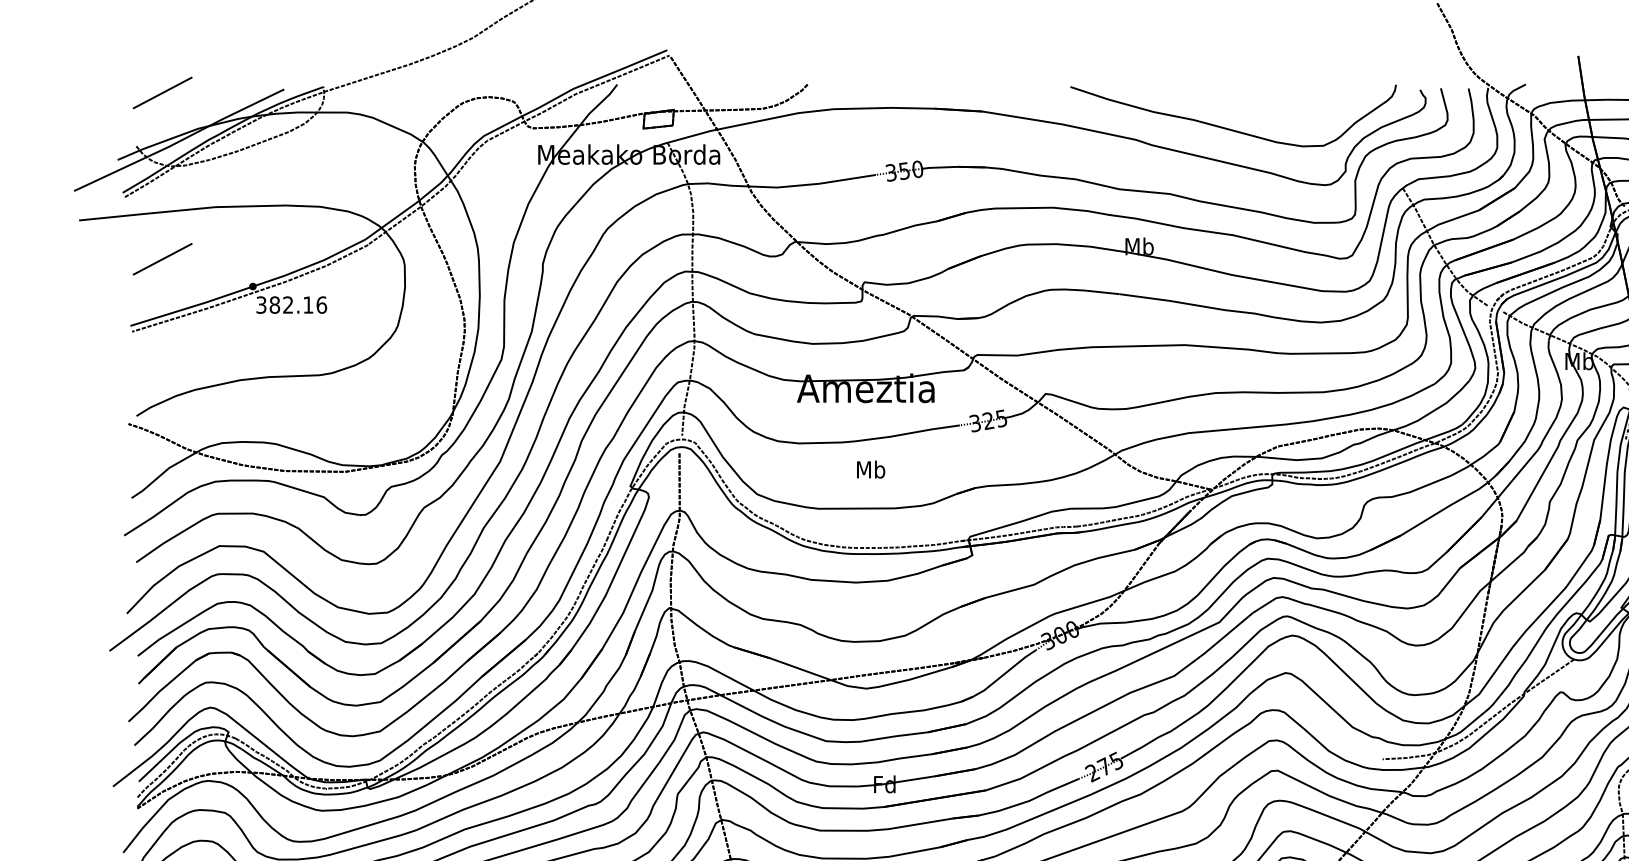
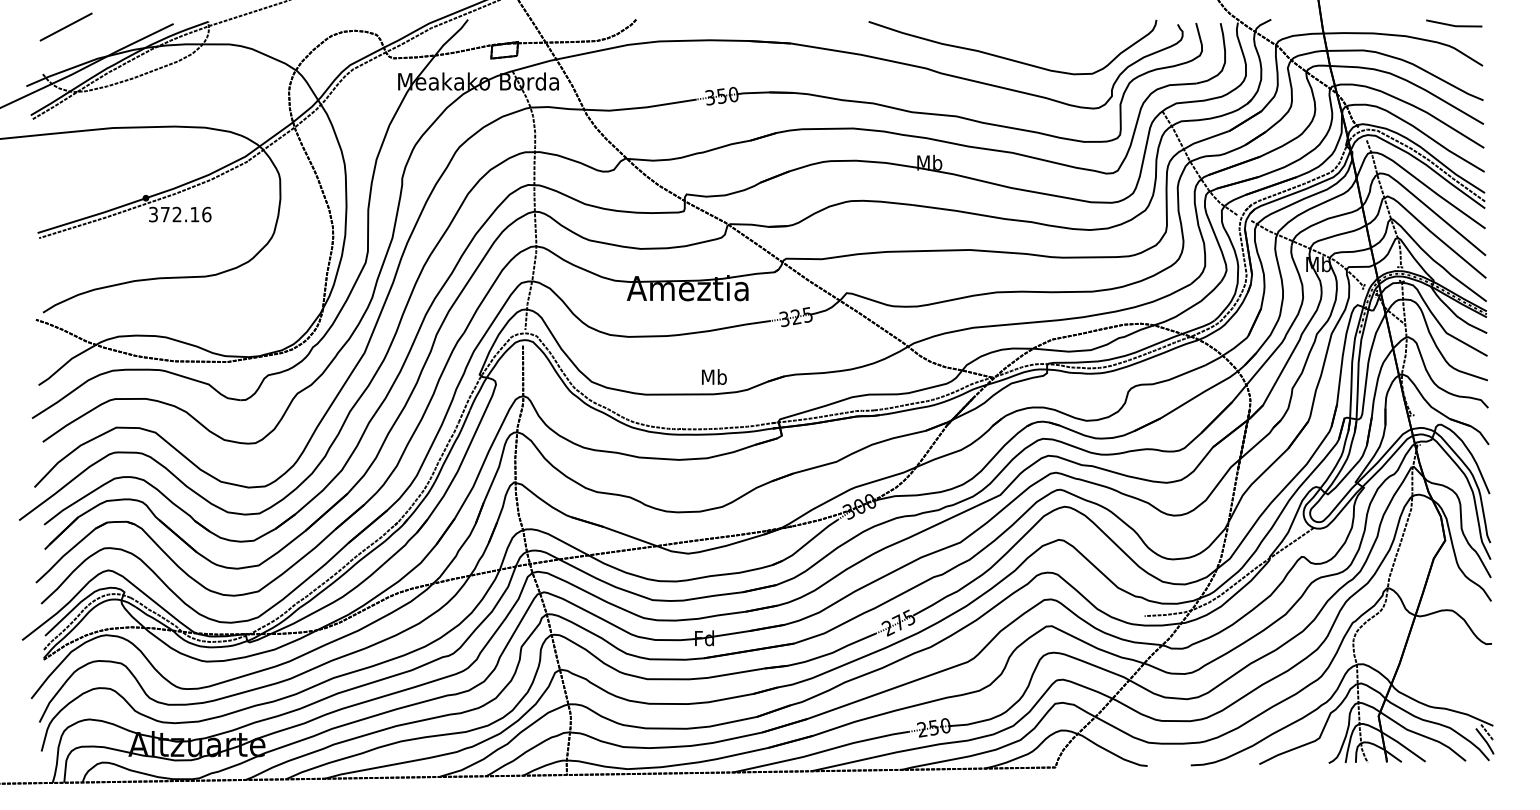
line: (161, 258) -> (65, 173), removed
text: (273, 304) -> (164, 214), 382.16 -> 372.16
text: (871, 468) -> (714, 376), moved

